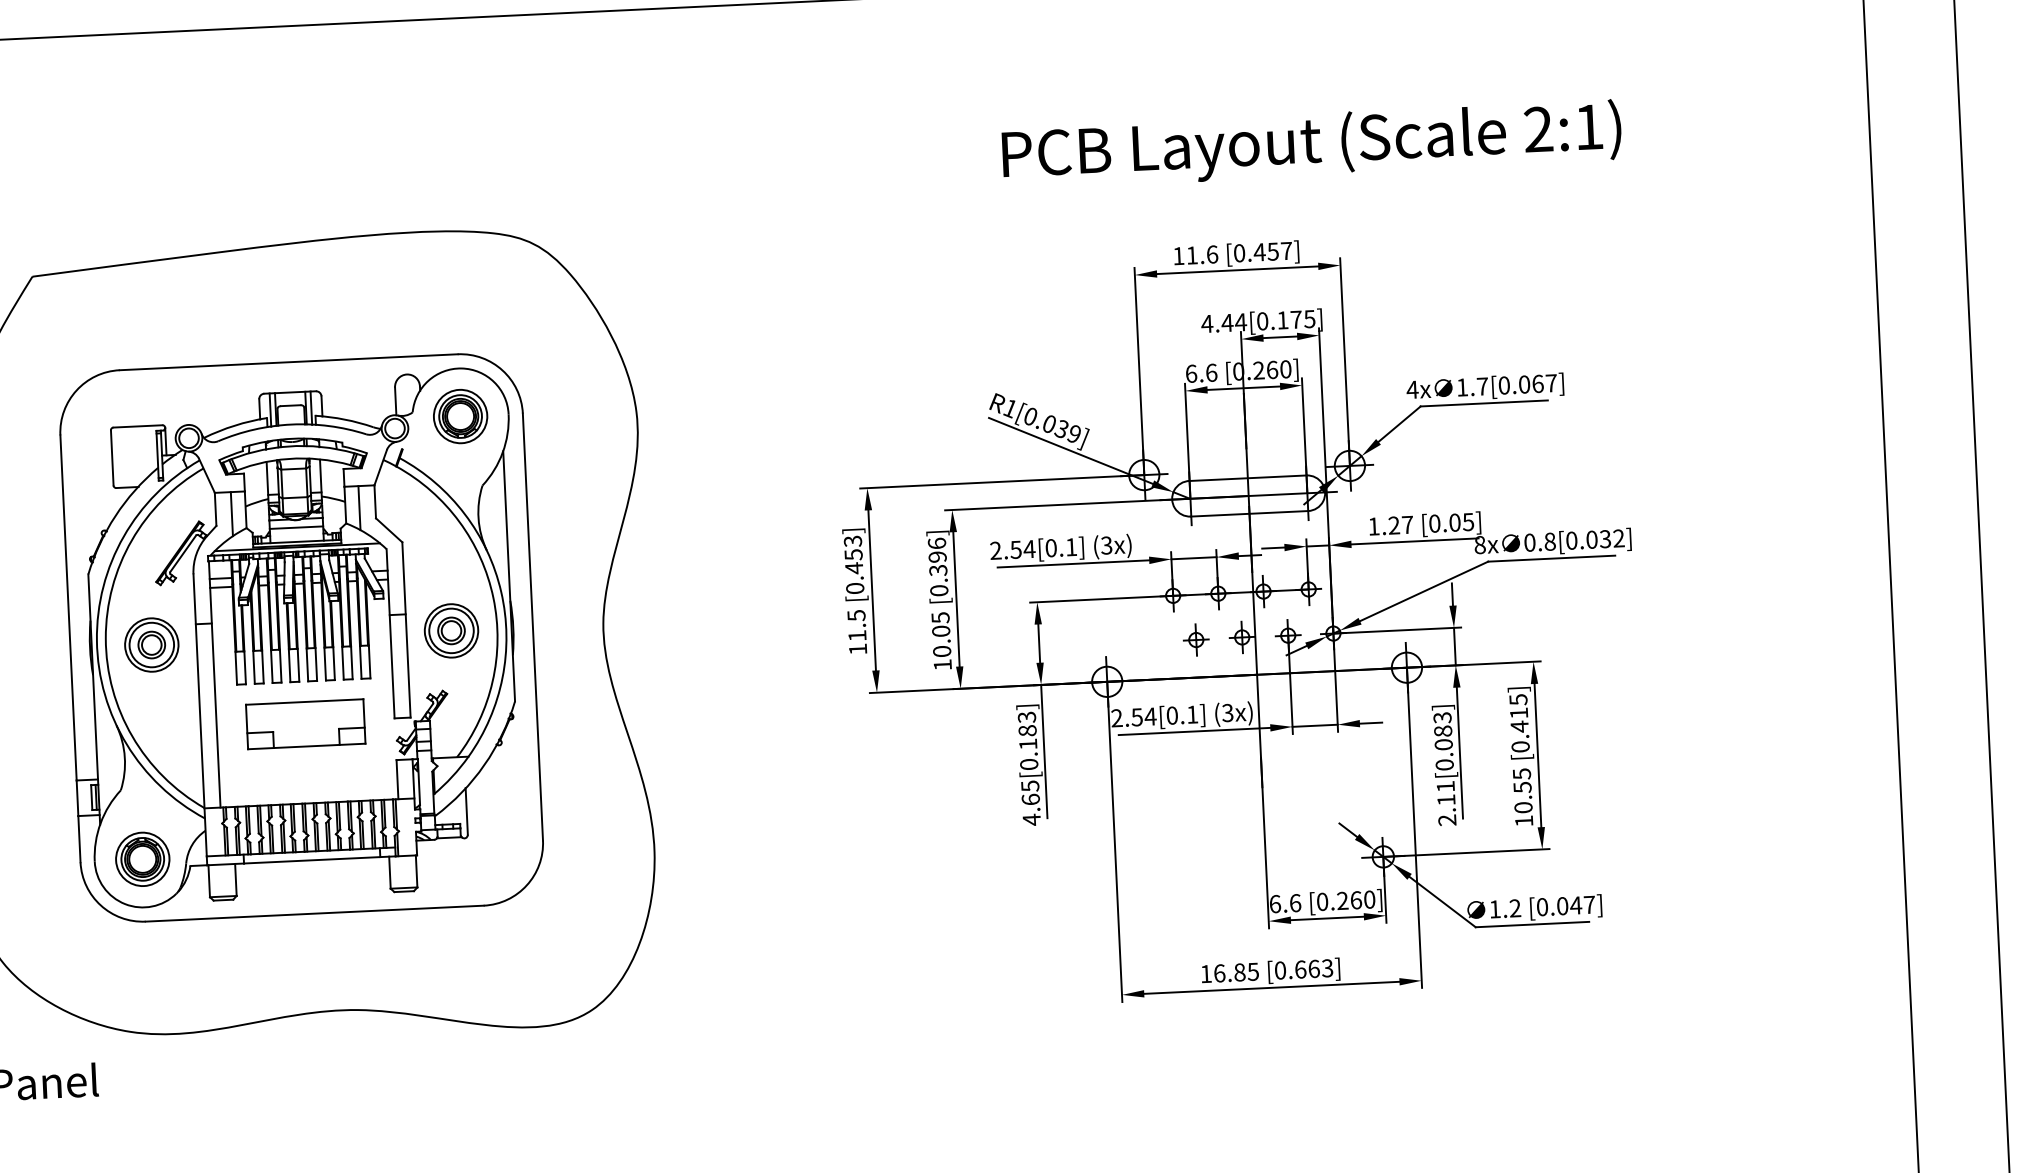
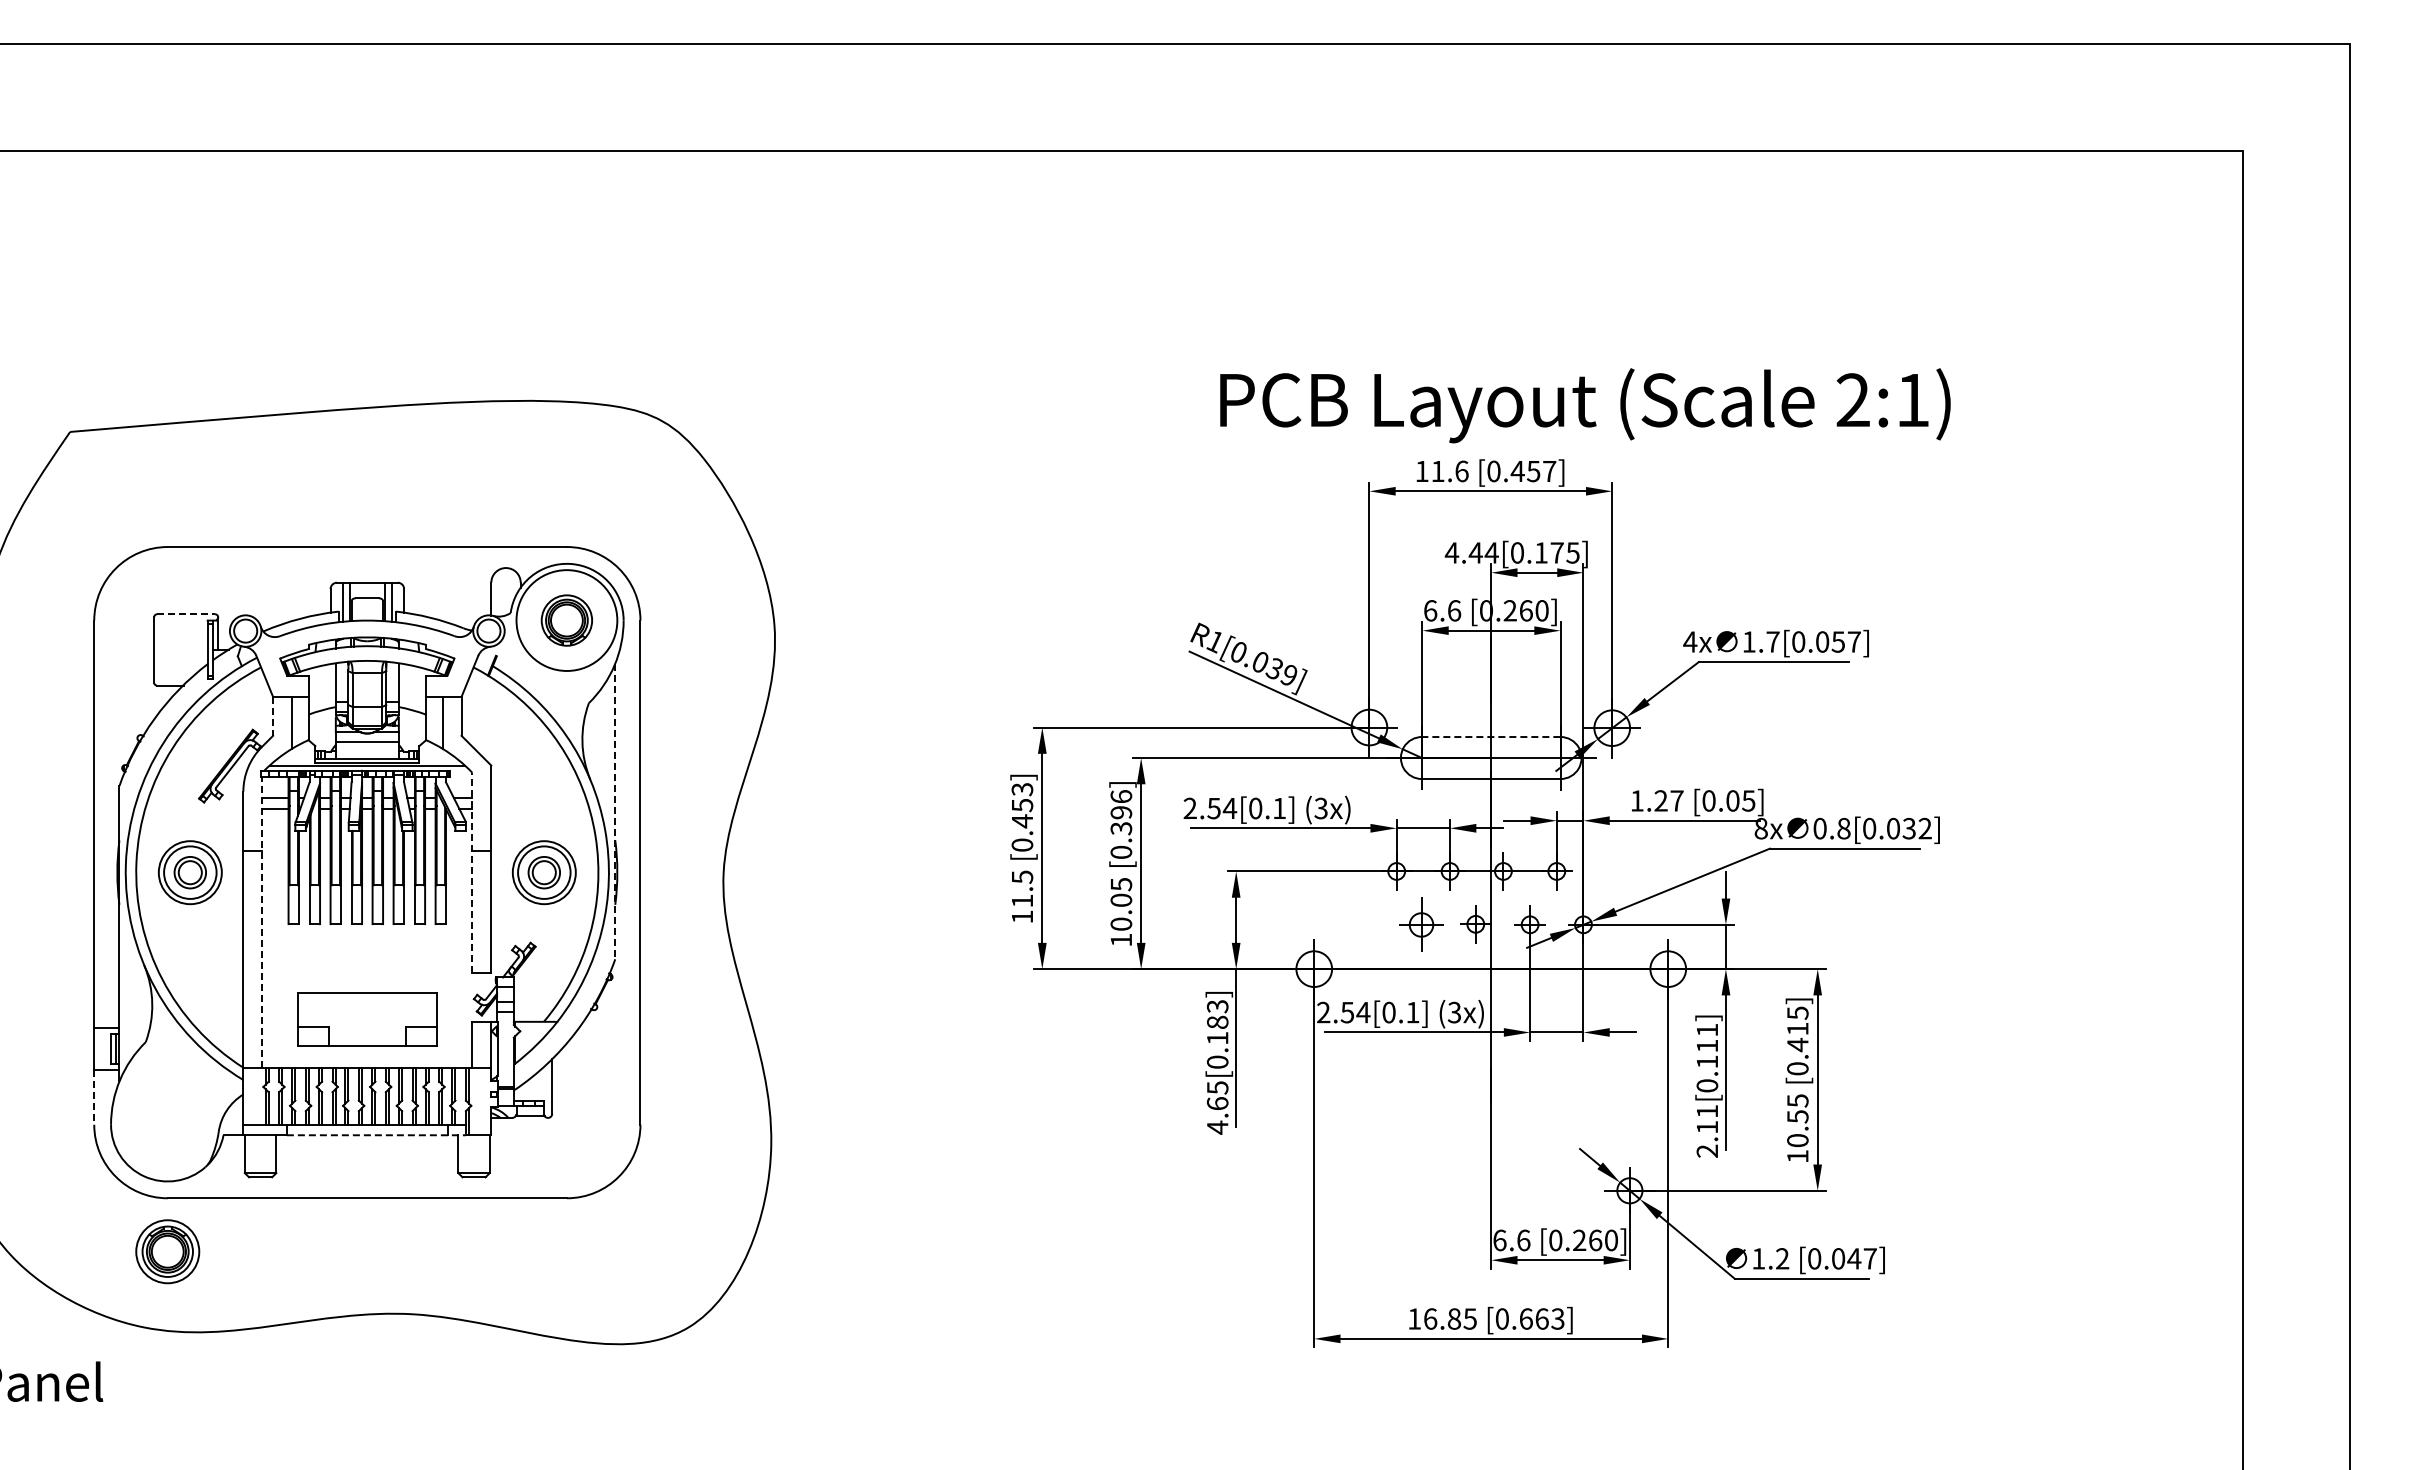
text: (1312, 144) -> (1585, 405), moved
text: (1538, 383) -> (1838, 641), 1.7[0.067] -> 1.7[0.057]
circle: (460, 416) -> (566, 620), size x1.6
line: (138, 426) -> (186, 614), solid -> dashed
line: (1247, 478) -> (1490, 737), solid -> dashed
line: (215, 509) -> (273, 716), solid -> dashed
line: (509, 576) -> (615, 811), solid -> dashed
line: (390, 633) -> (472, 872), solid -> dashed
part: (1196, 639) -> (1421, 924), size x1.4
line: (214, 684) -> (262, 922), solid -> dashed
part: (305, 724) -> (367, 1019), moved
text: (1443, 730) -> (1707, 1045), 2.11[0.083] -> 2.11[0.111]
line: (79, 839) -> (94, 1097), solid -> dashed
part: (142, 859) -> (167, 1251), moved
line: (319, 860) -> (376, 1135), solid -> dashed

